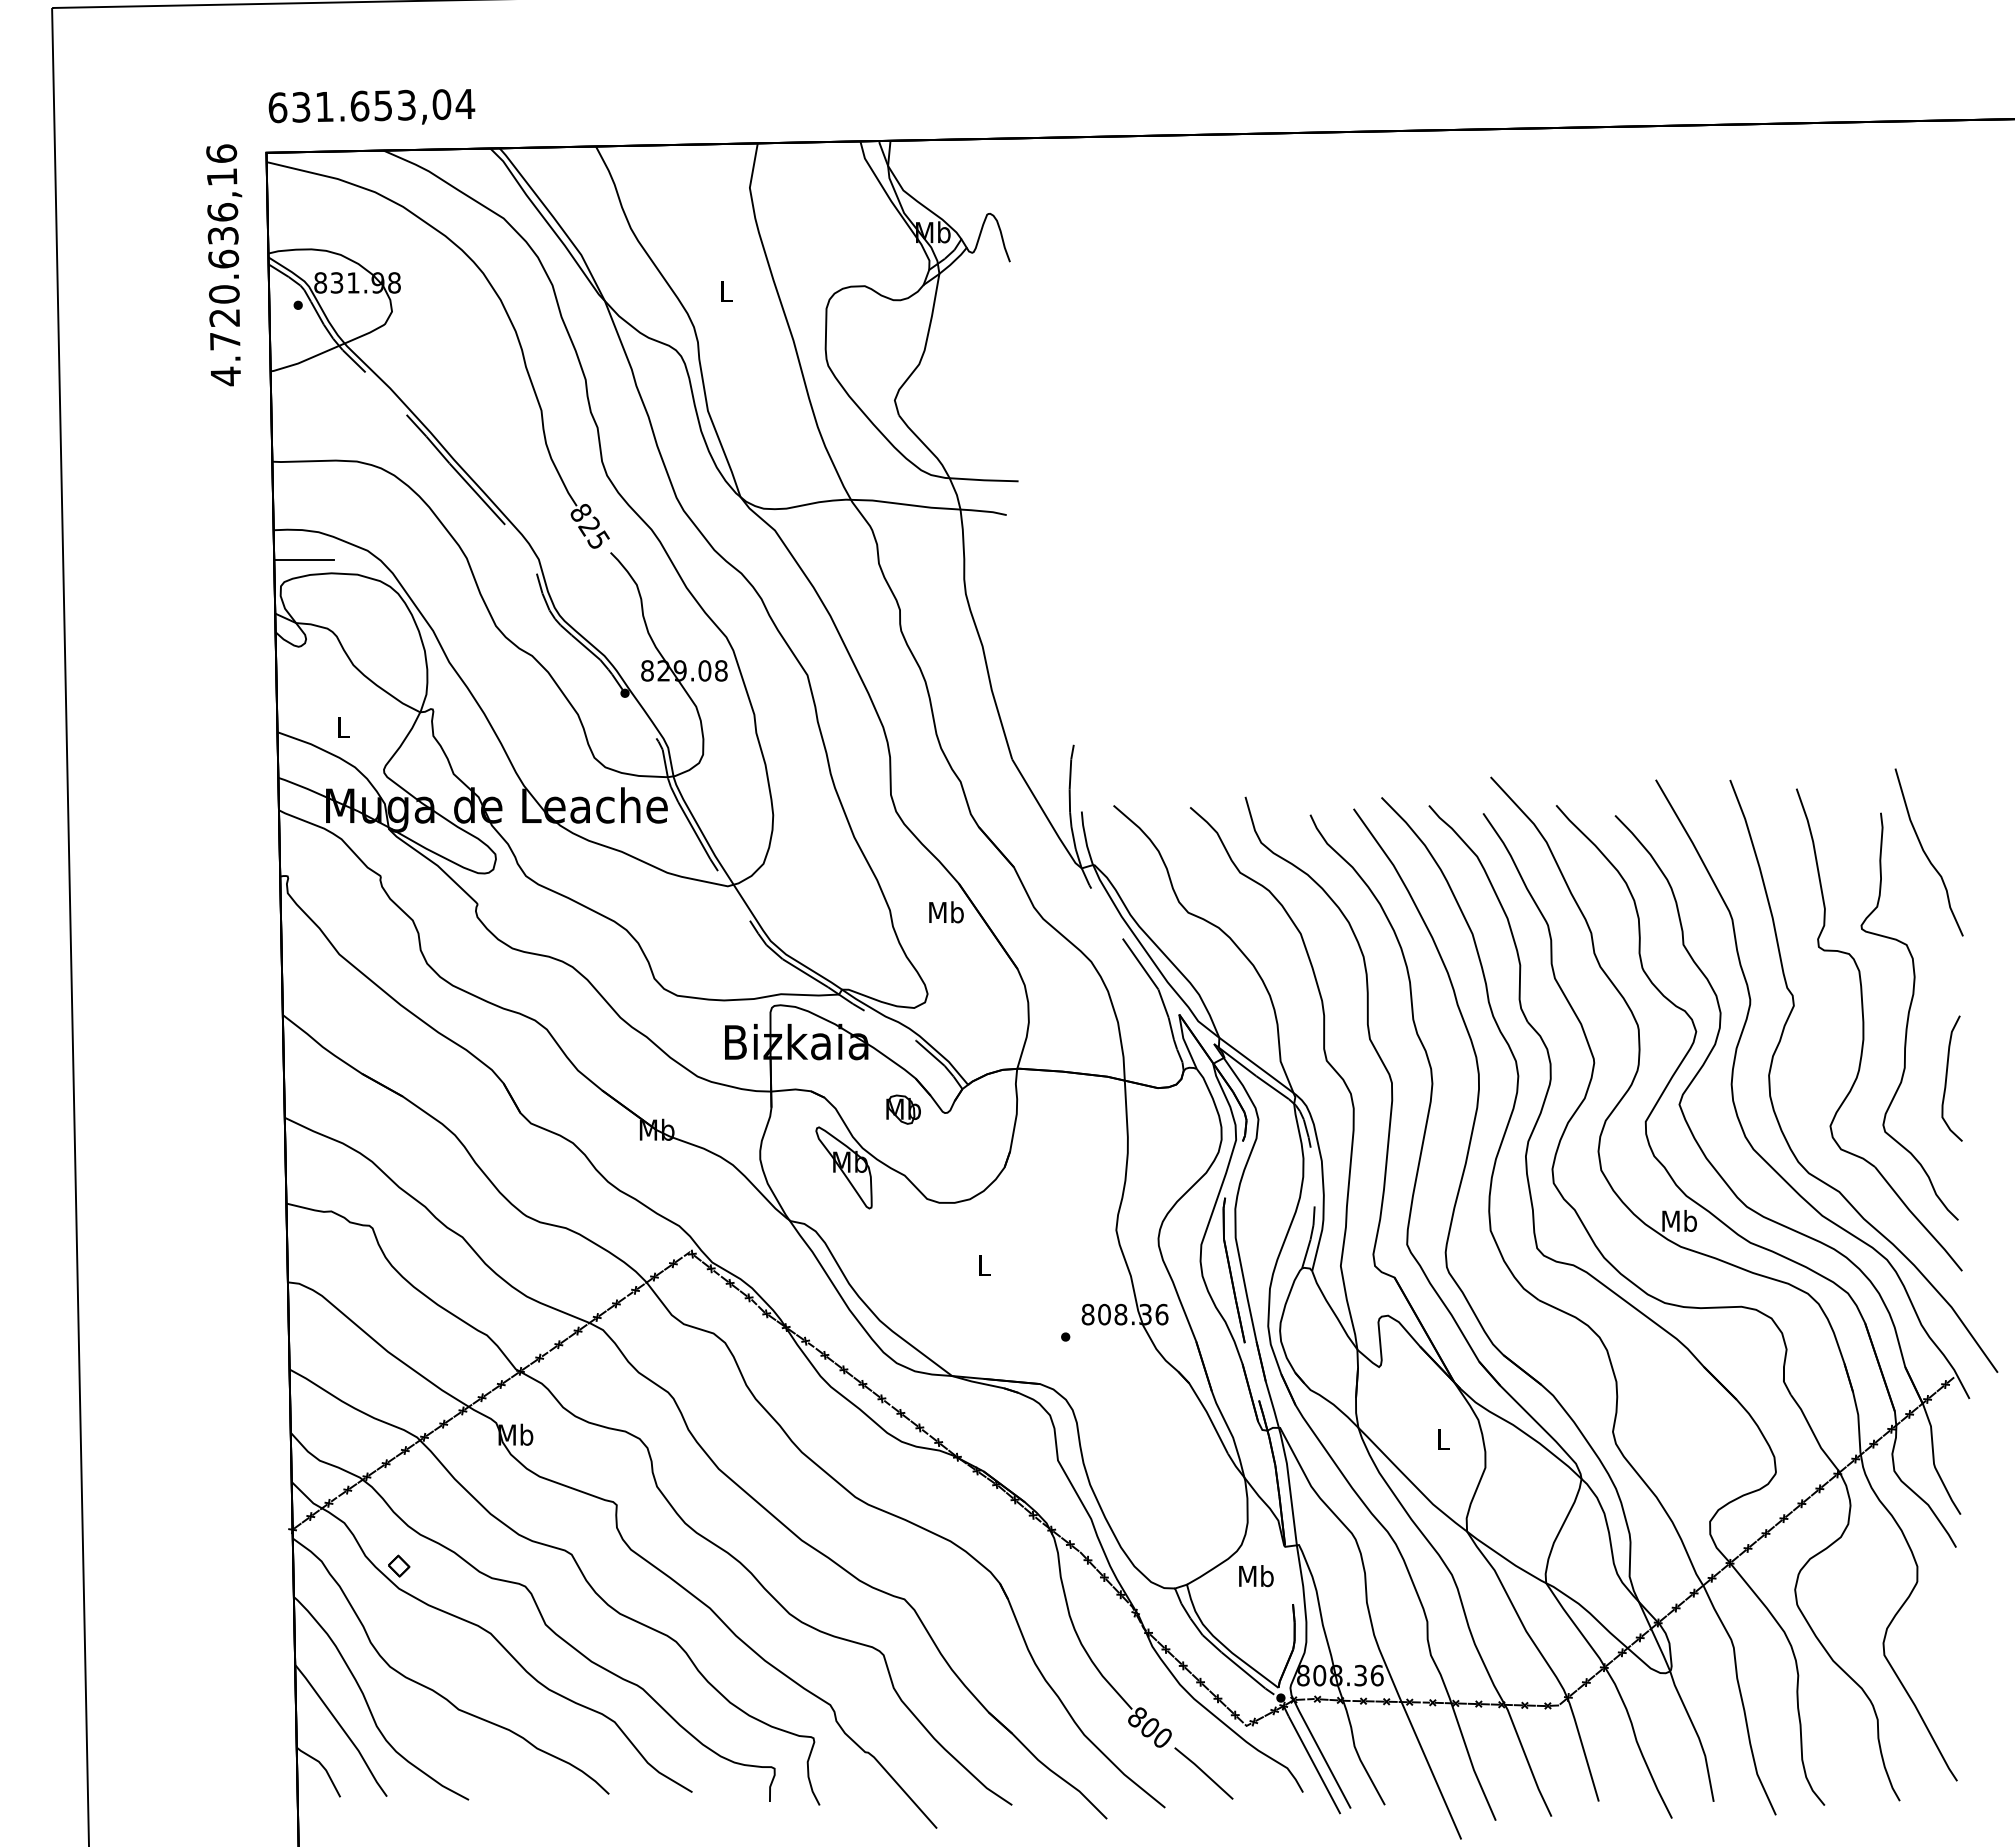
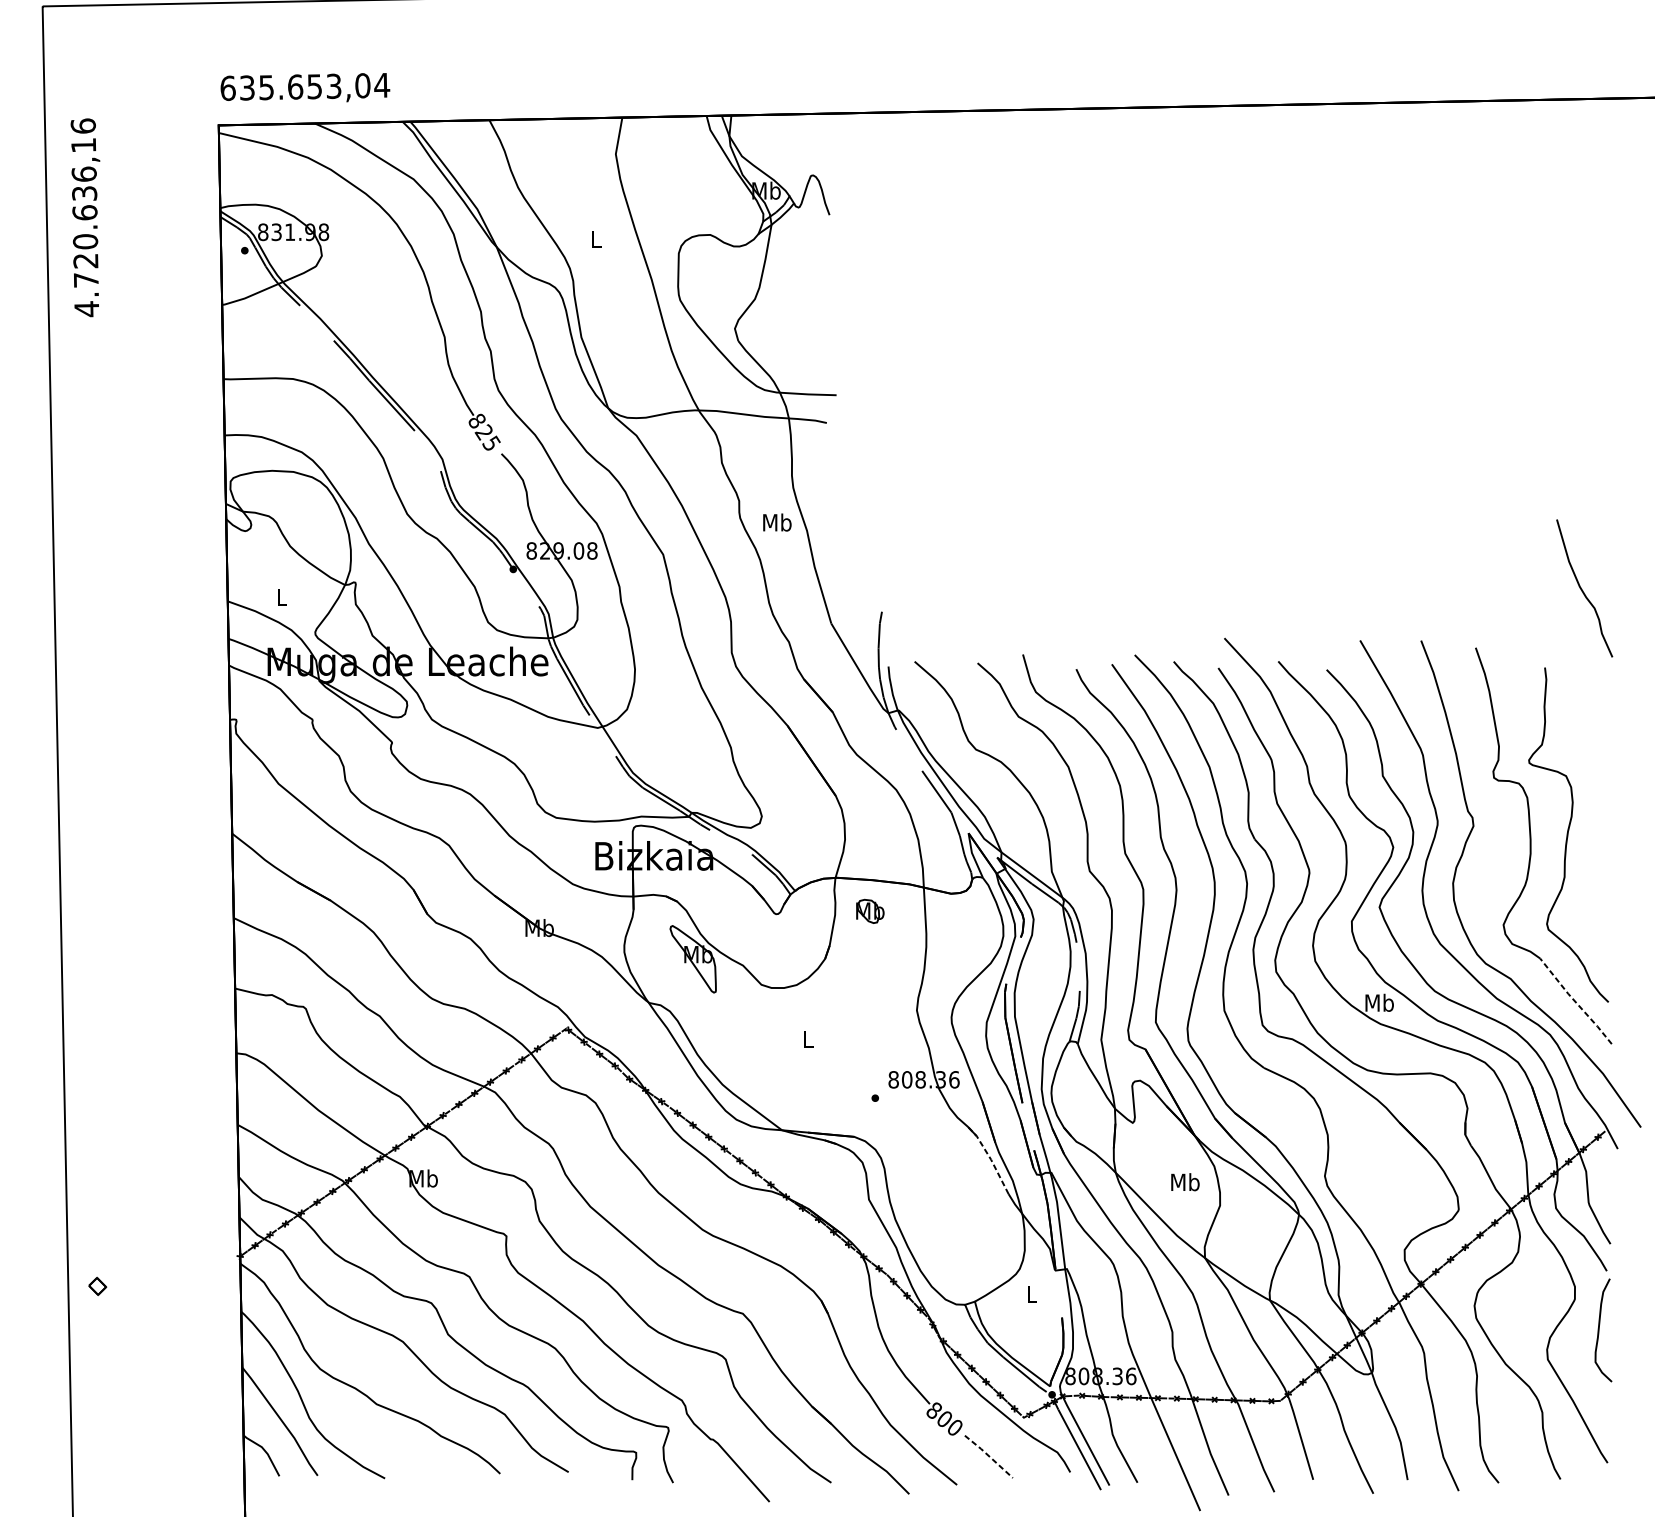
text: (324, 106) -> (266, 87), 631.653,04 -> 635.653,04
text: (224, 265) -> (85, 217), moved
line: (303, 559) -> (249, 459), removed
curve: (1926, 853) -> (1582, 589), moved
text: (946, 912) -> (777, 522), moved
curve: (1947, 1078) -> (1599, 1330), moved
part: (903, 1109) -> (870, 911), moved
line: (1917, 1219) -> (1575, 1001), solid -> dashed
line: (1205, 1410) -> (990, 1158), solid -> dashed
text: (1443, 1439) -> (1185, 1182), L -> Mb
part: (399, 1565) -> (98, 1285), moved
text: (1256, 1576) -> (1032, 1294), Mb -> L
line: (1204, 1772) -> (989, 1455), solid -> dashed

